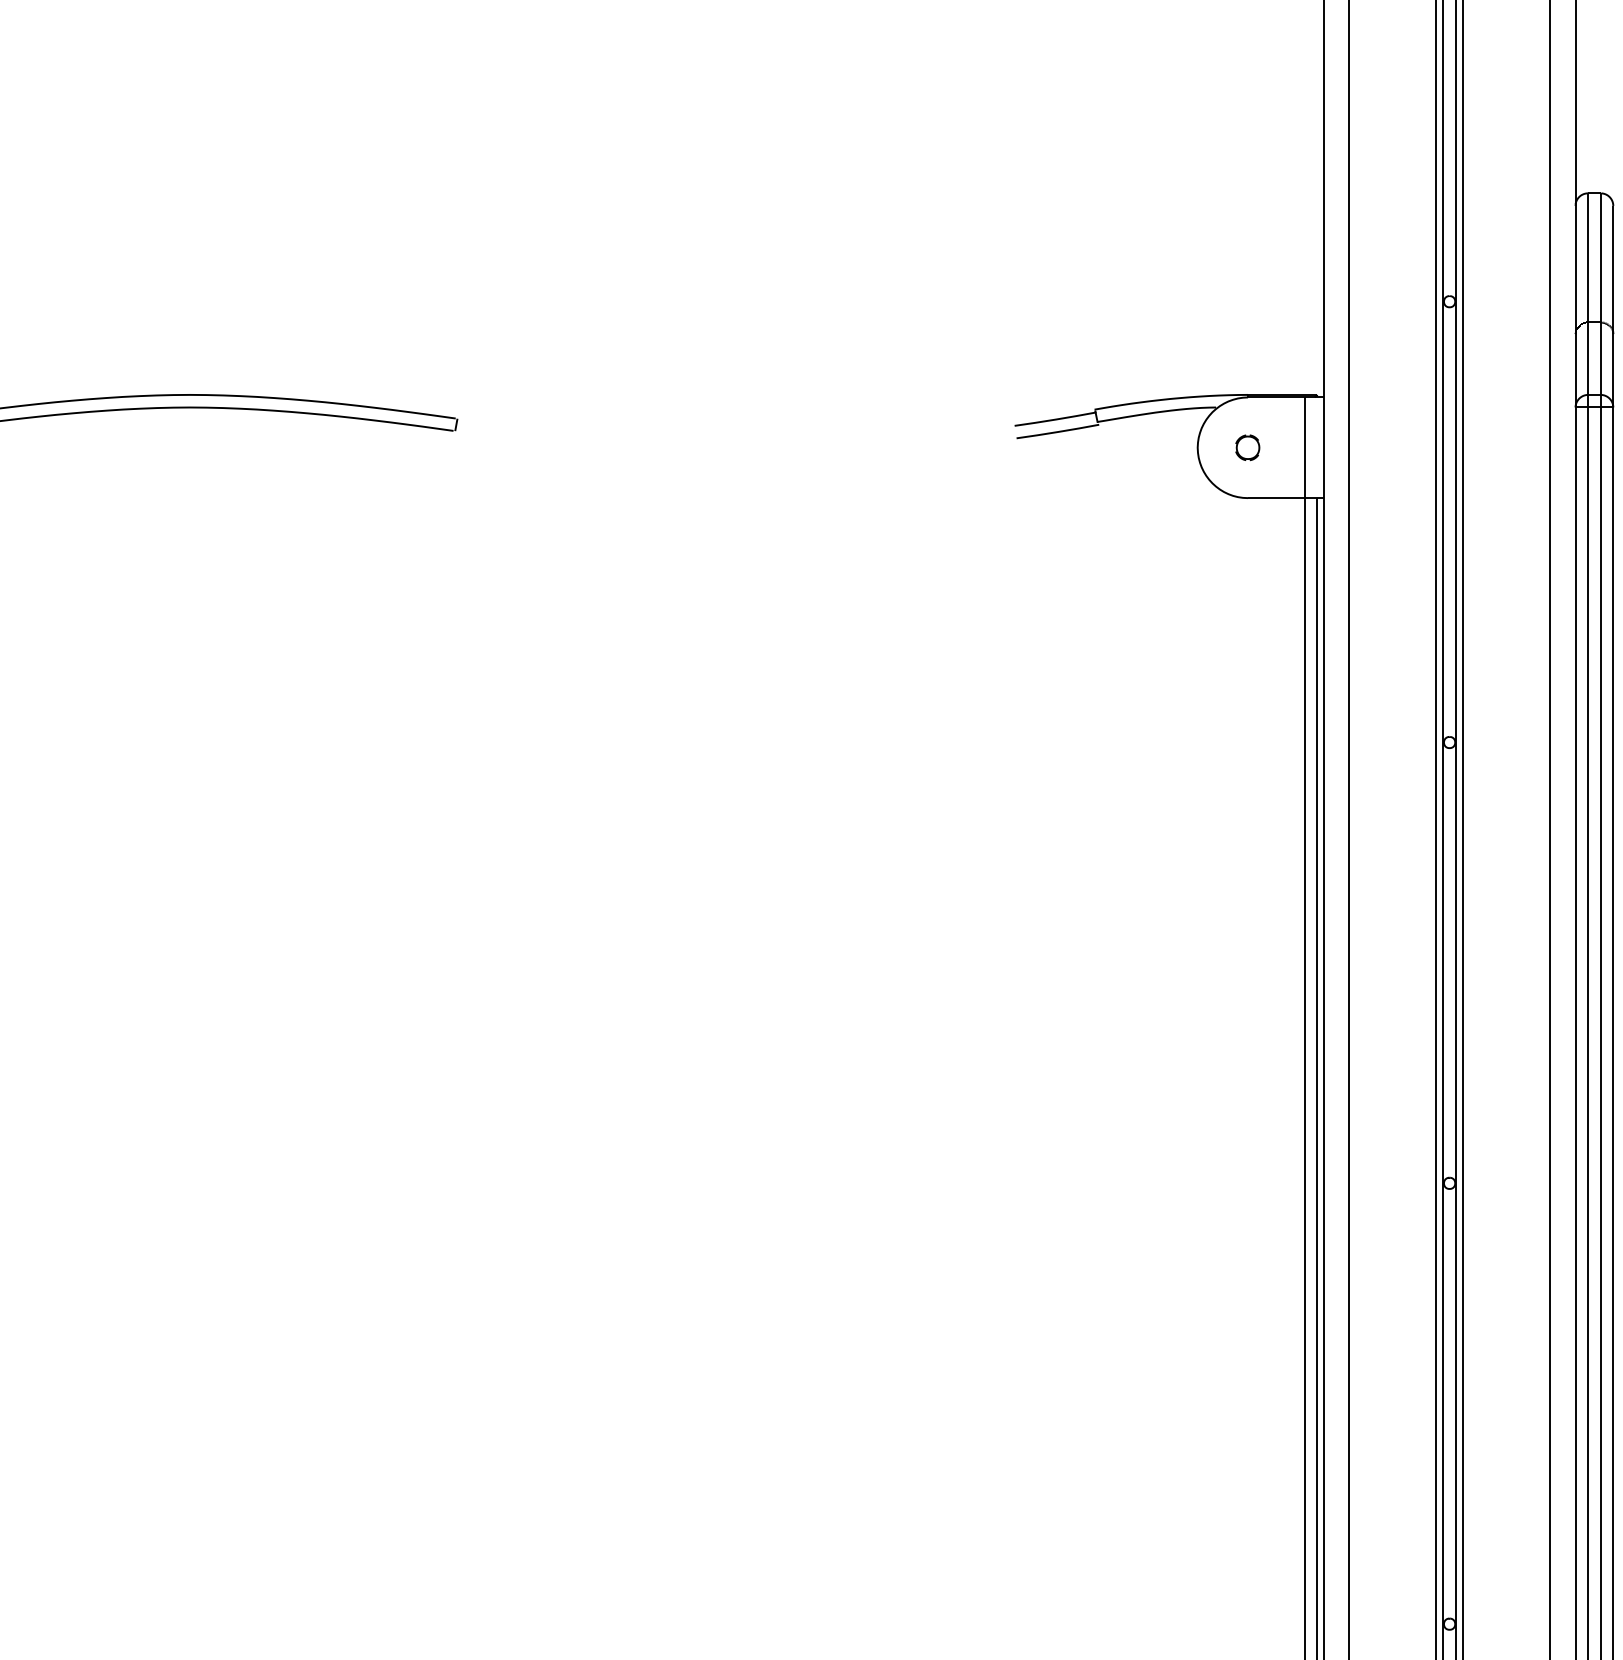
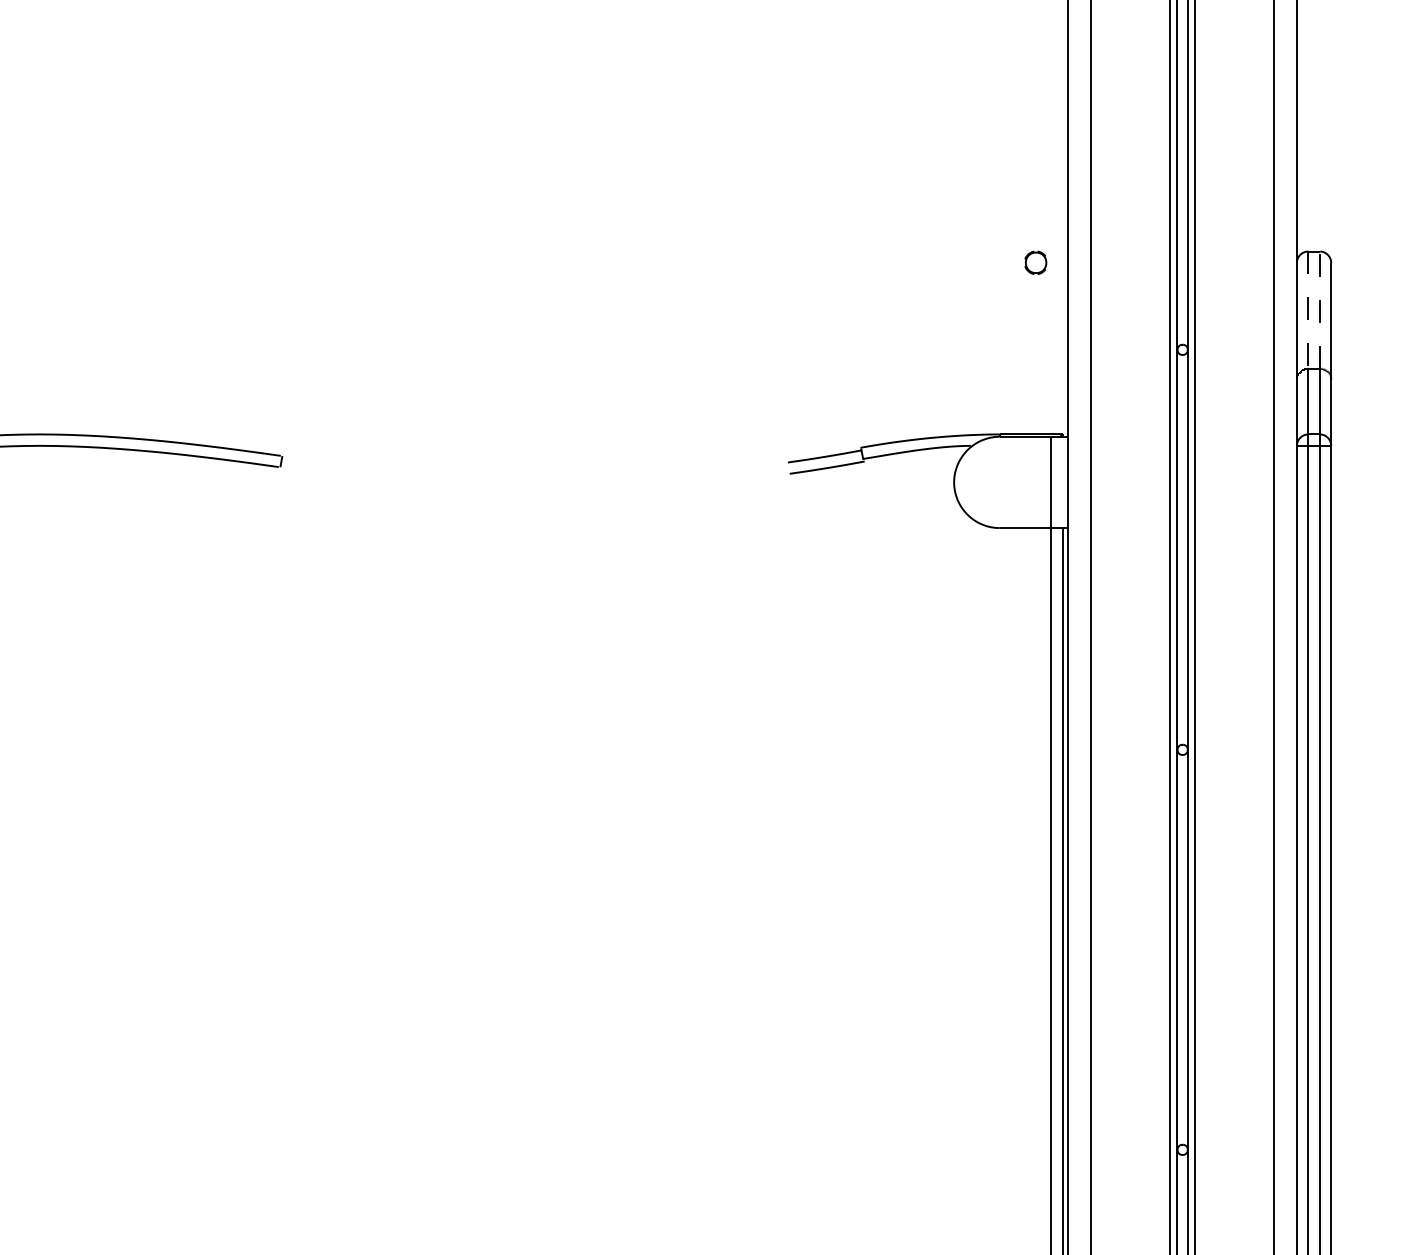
line: (1600, 257) -> (1319, 309), solid -> dashed
line: (1588, 258) -> (1308, 310), solid -> dashed
part: (1247, 447) -> (1035, 262), moved

